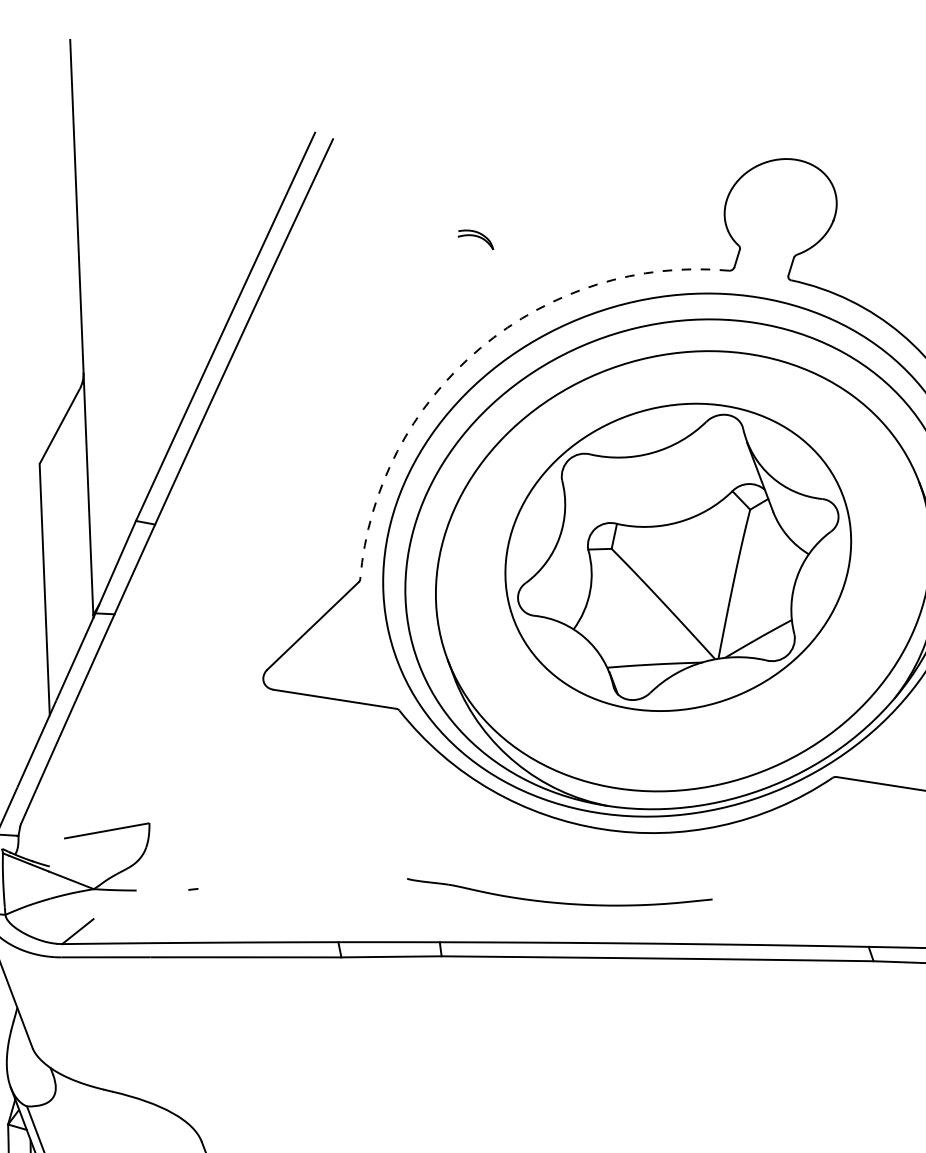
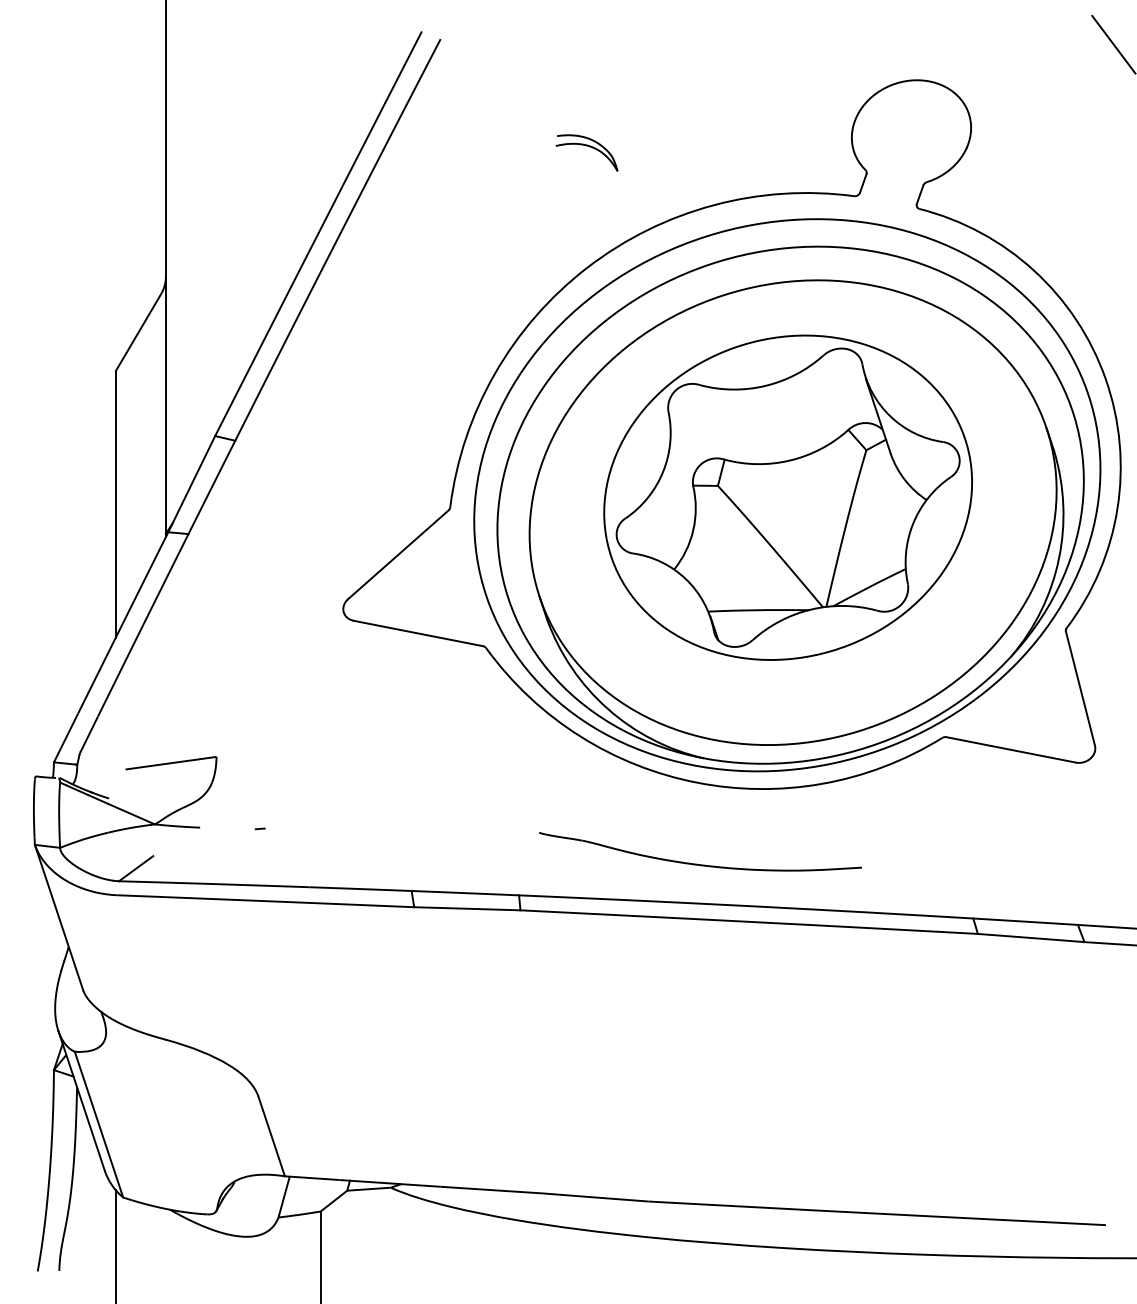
part: (475, 239) -> (586, 152), size x1.67
arc: (480, 348) -> (587, 267), dashed -> solid
part: (557, 901) -> (697, 863), moved

